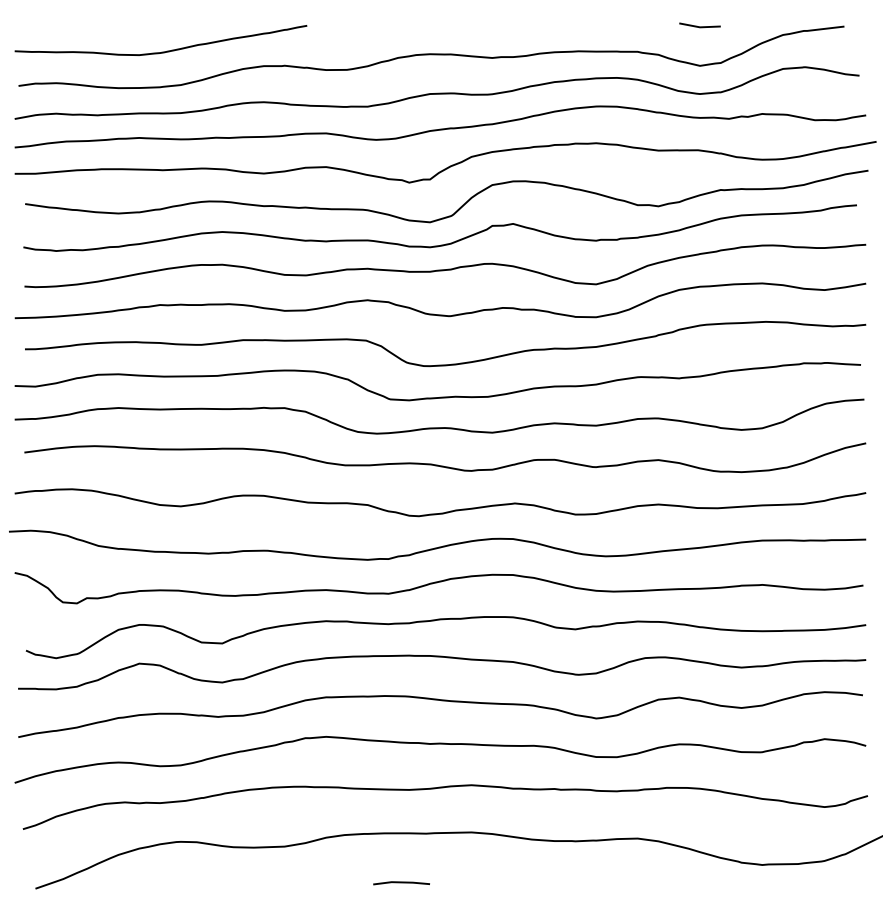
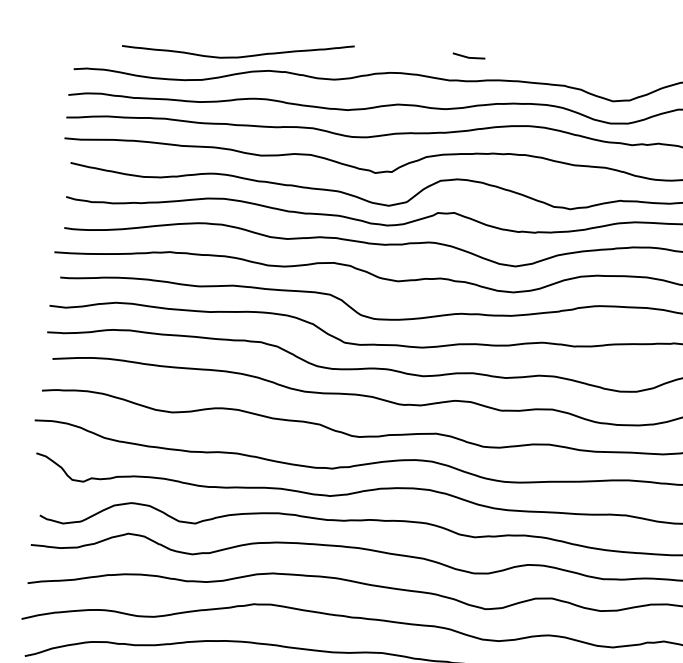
line: (699, 26) -> (468, 57), moved
curve: (161, 51) -> (237, 56), moved

